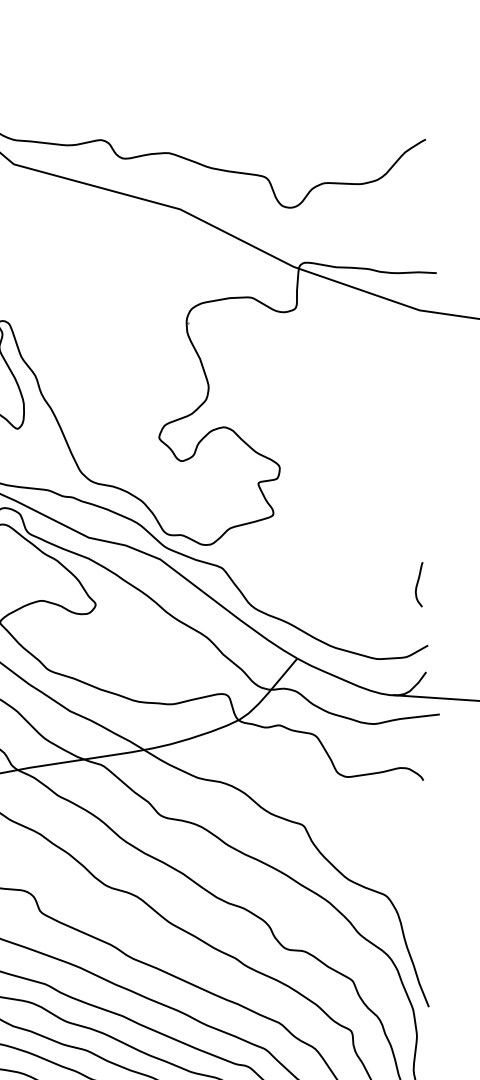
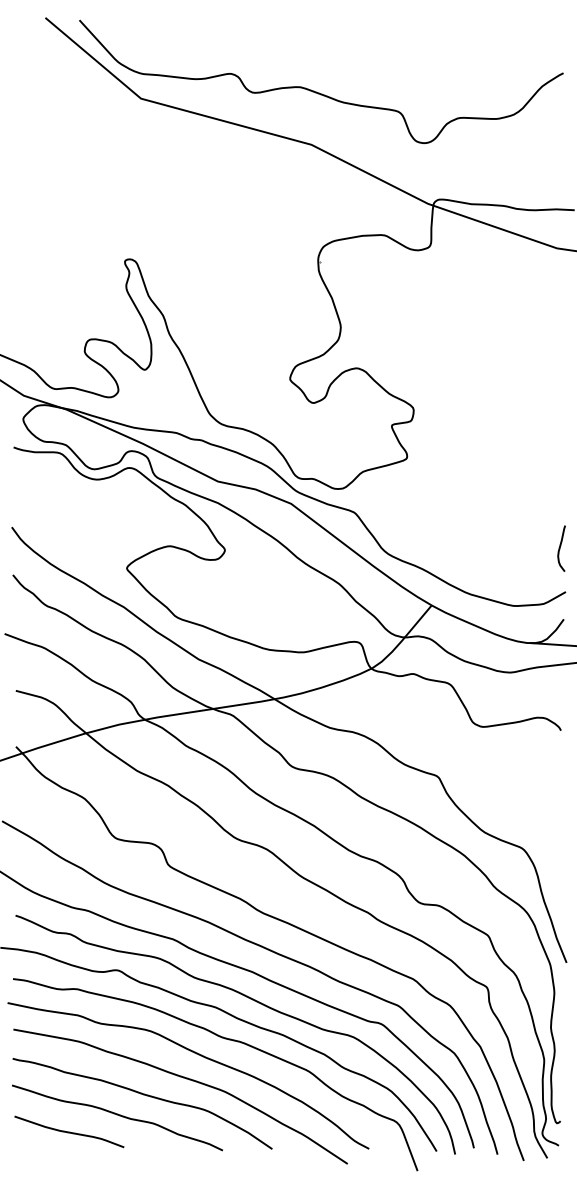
curve: (418, 584) -> (560, 548), moved

